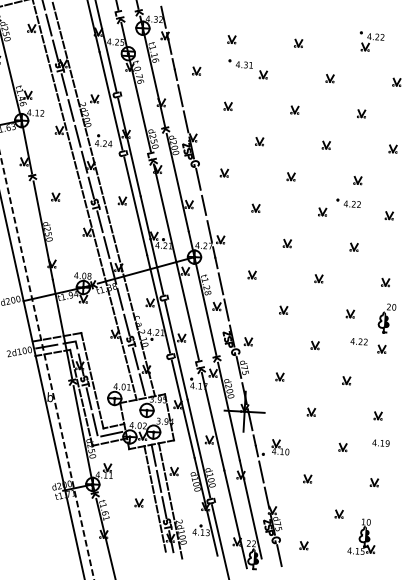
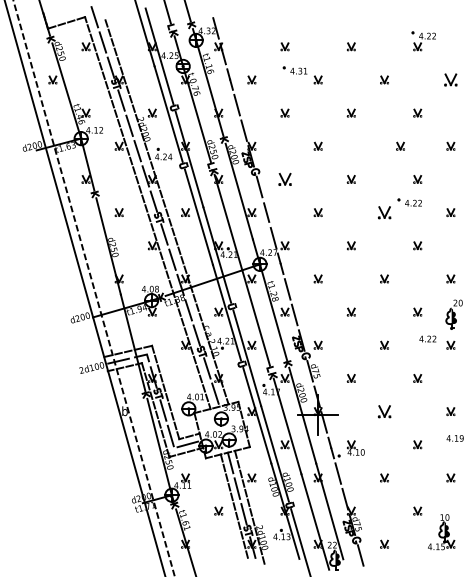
part: (396, 81) -> (450, 79), size x1.6
part: (326, 144) -> (400, 145), moved
part: (223, 173) -> (284, 179), size x1.6
part: (322, 211) -> (384, 212), size x1.6
part: (311, 412) -> (384, 411), size x1.6

